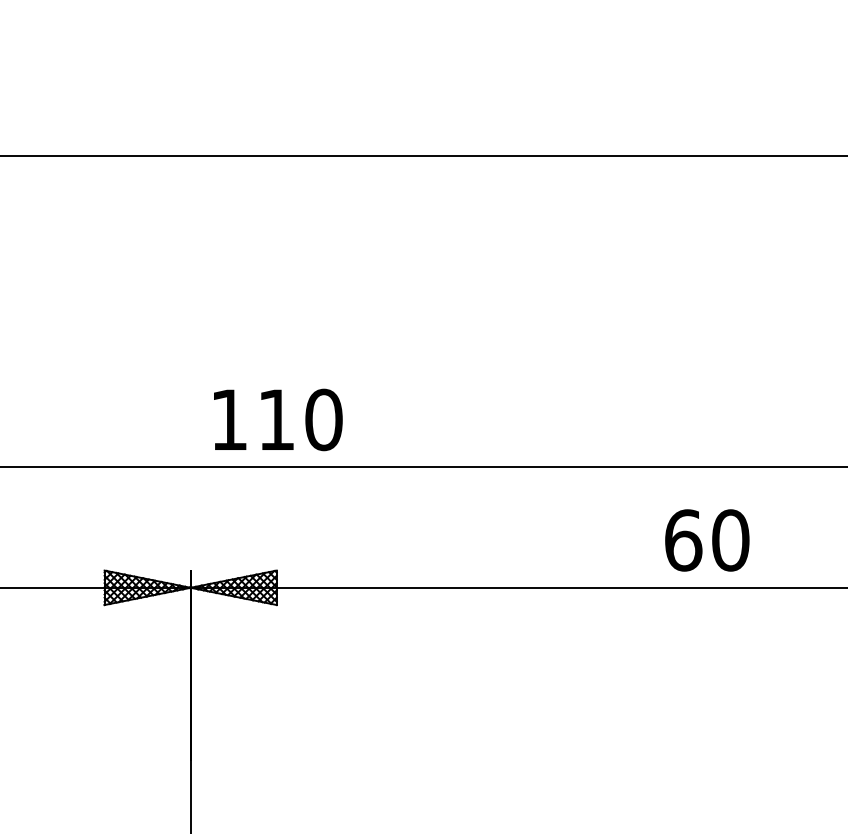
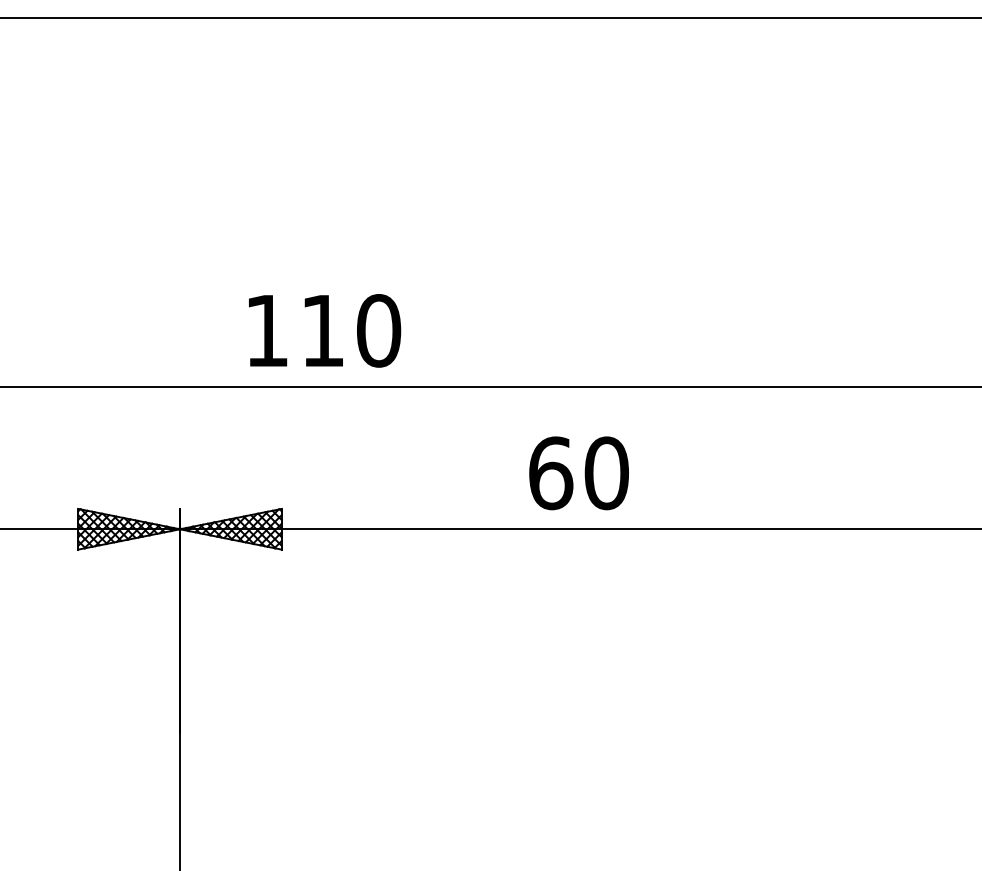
text: (278, 419) -> (325, 330), moved
text: (707, 540) -> (579, 473), moved

